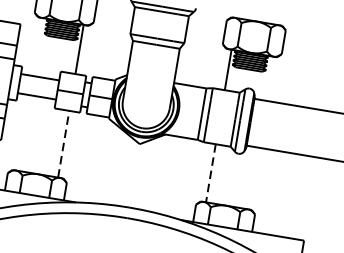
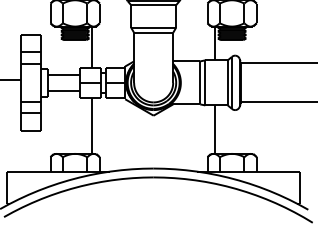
line: (63, 144) -> (91, 126), dashed -> solid
line: (210, 174) -> (215, 130), dashed -> solid

